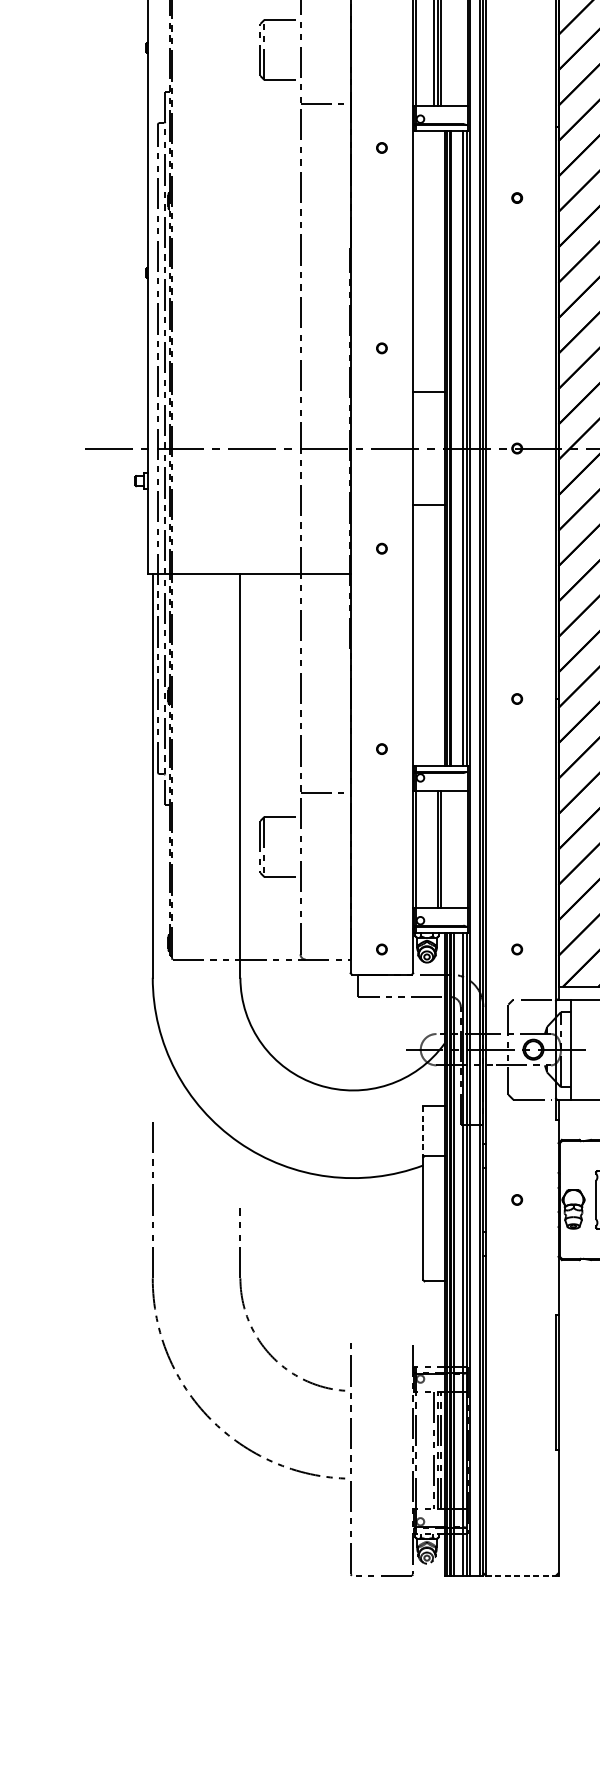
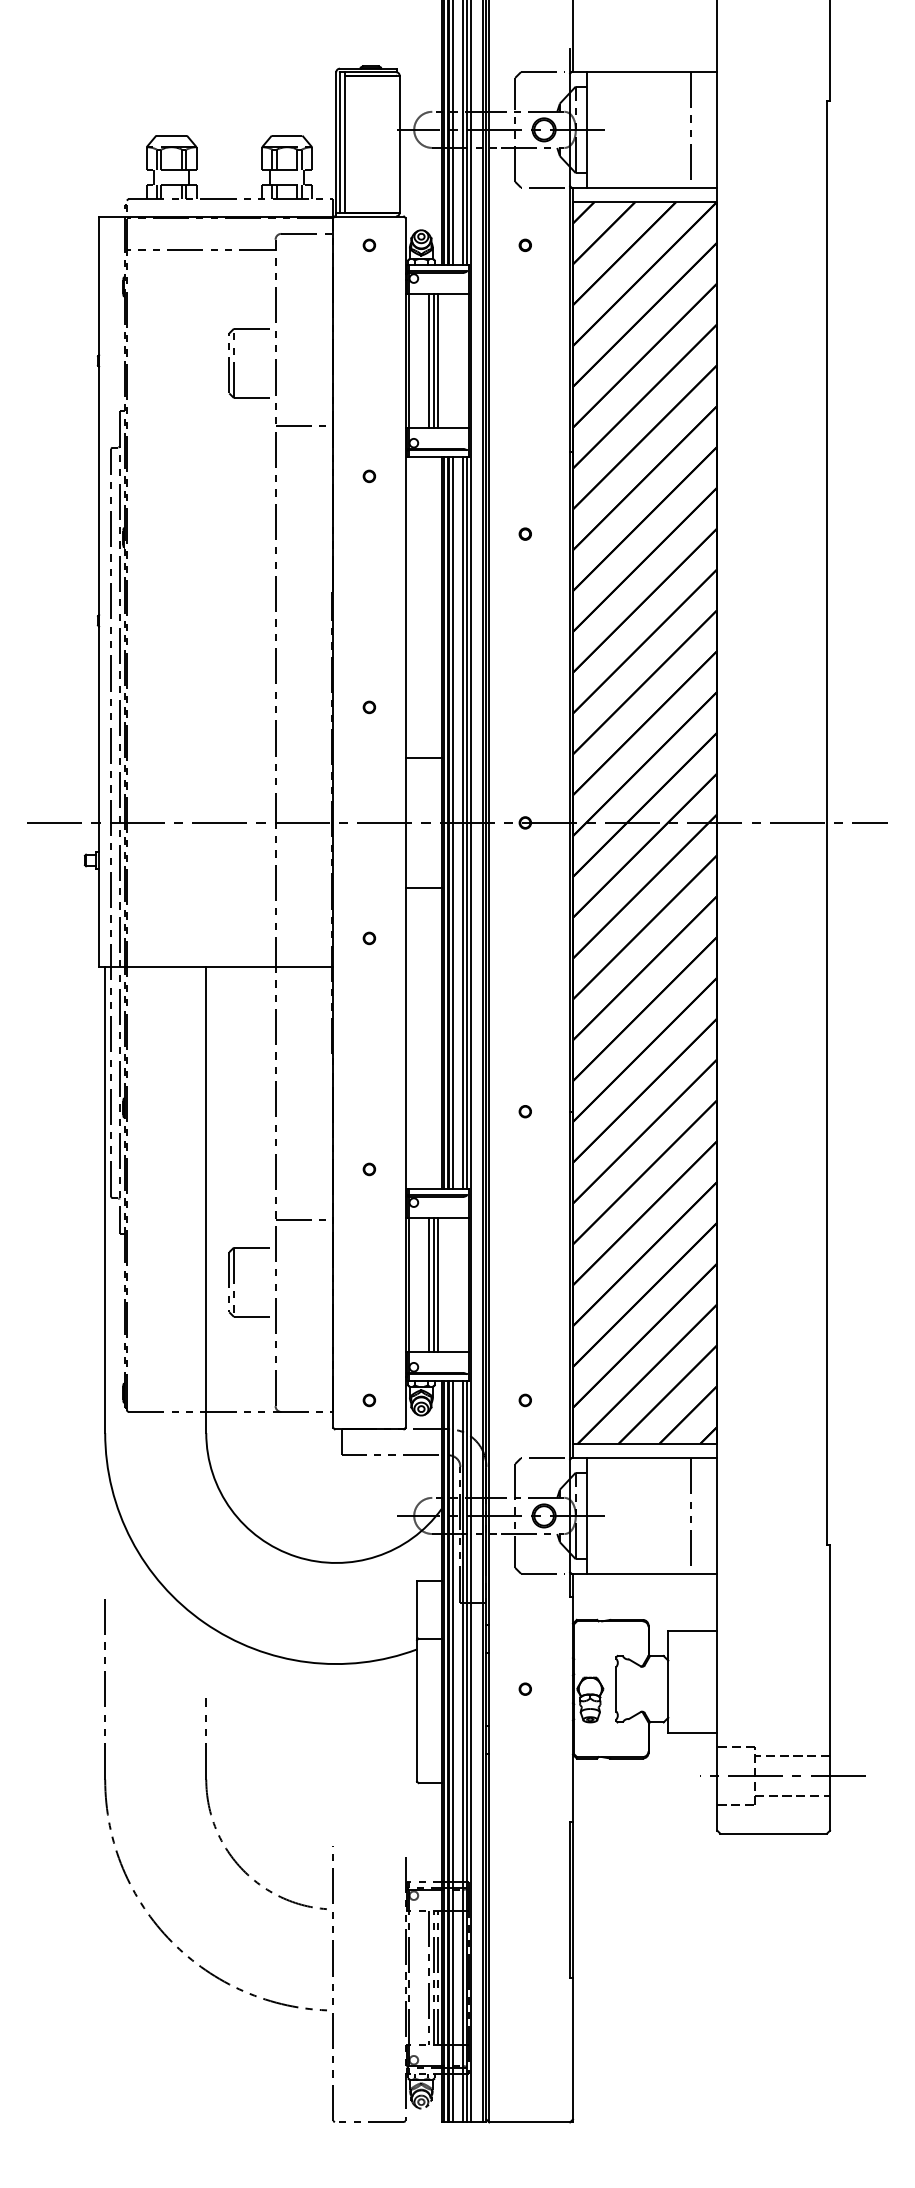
line: (453, 448) -> (452, 822), added
line: (434, 848) -> (429, 1284), added
line: (423, 1130) -> (417, 1609), dashed -> solid
line: (522, 1575) -> (531, 2122), dashed -> solid

